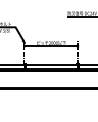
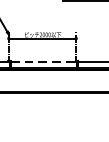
line: (52, 64) -> (44, 61), solid -> dashed

